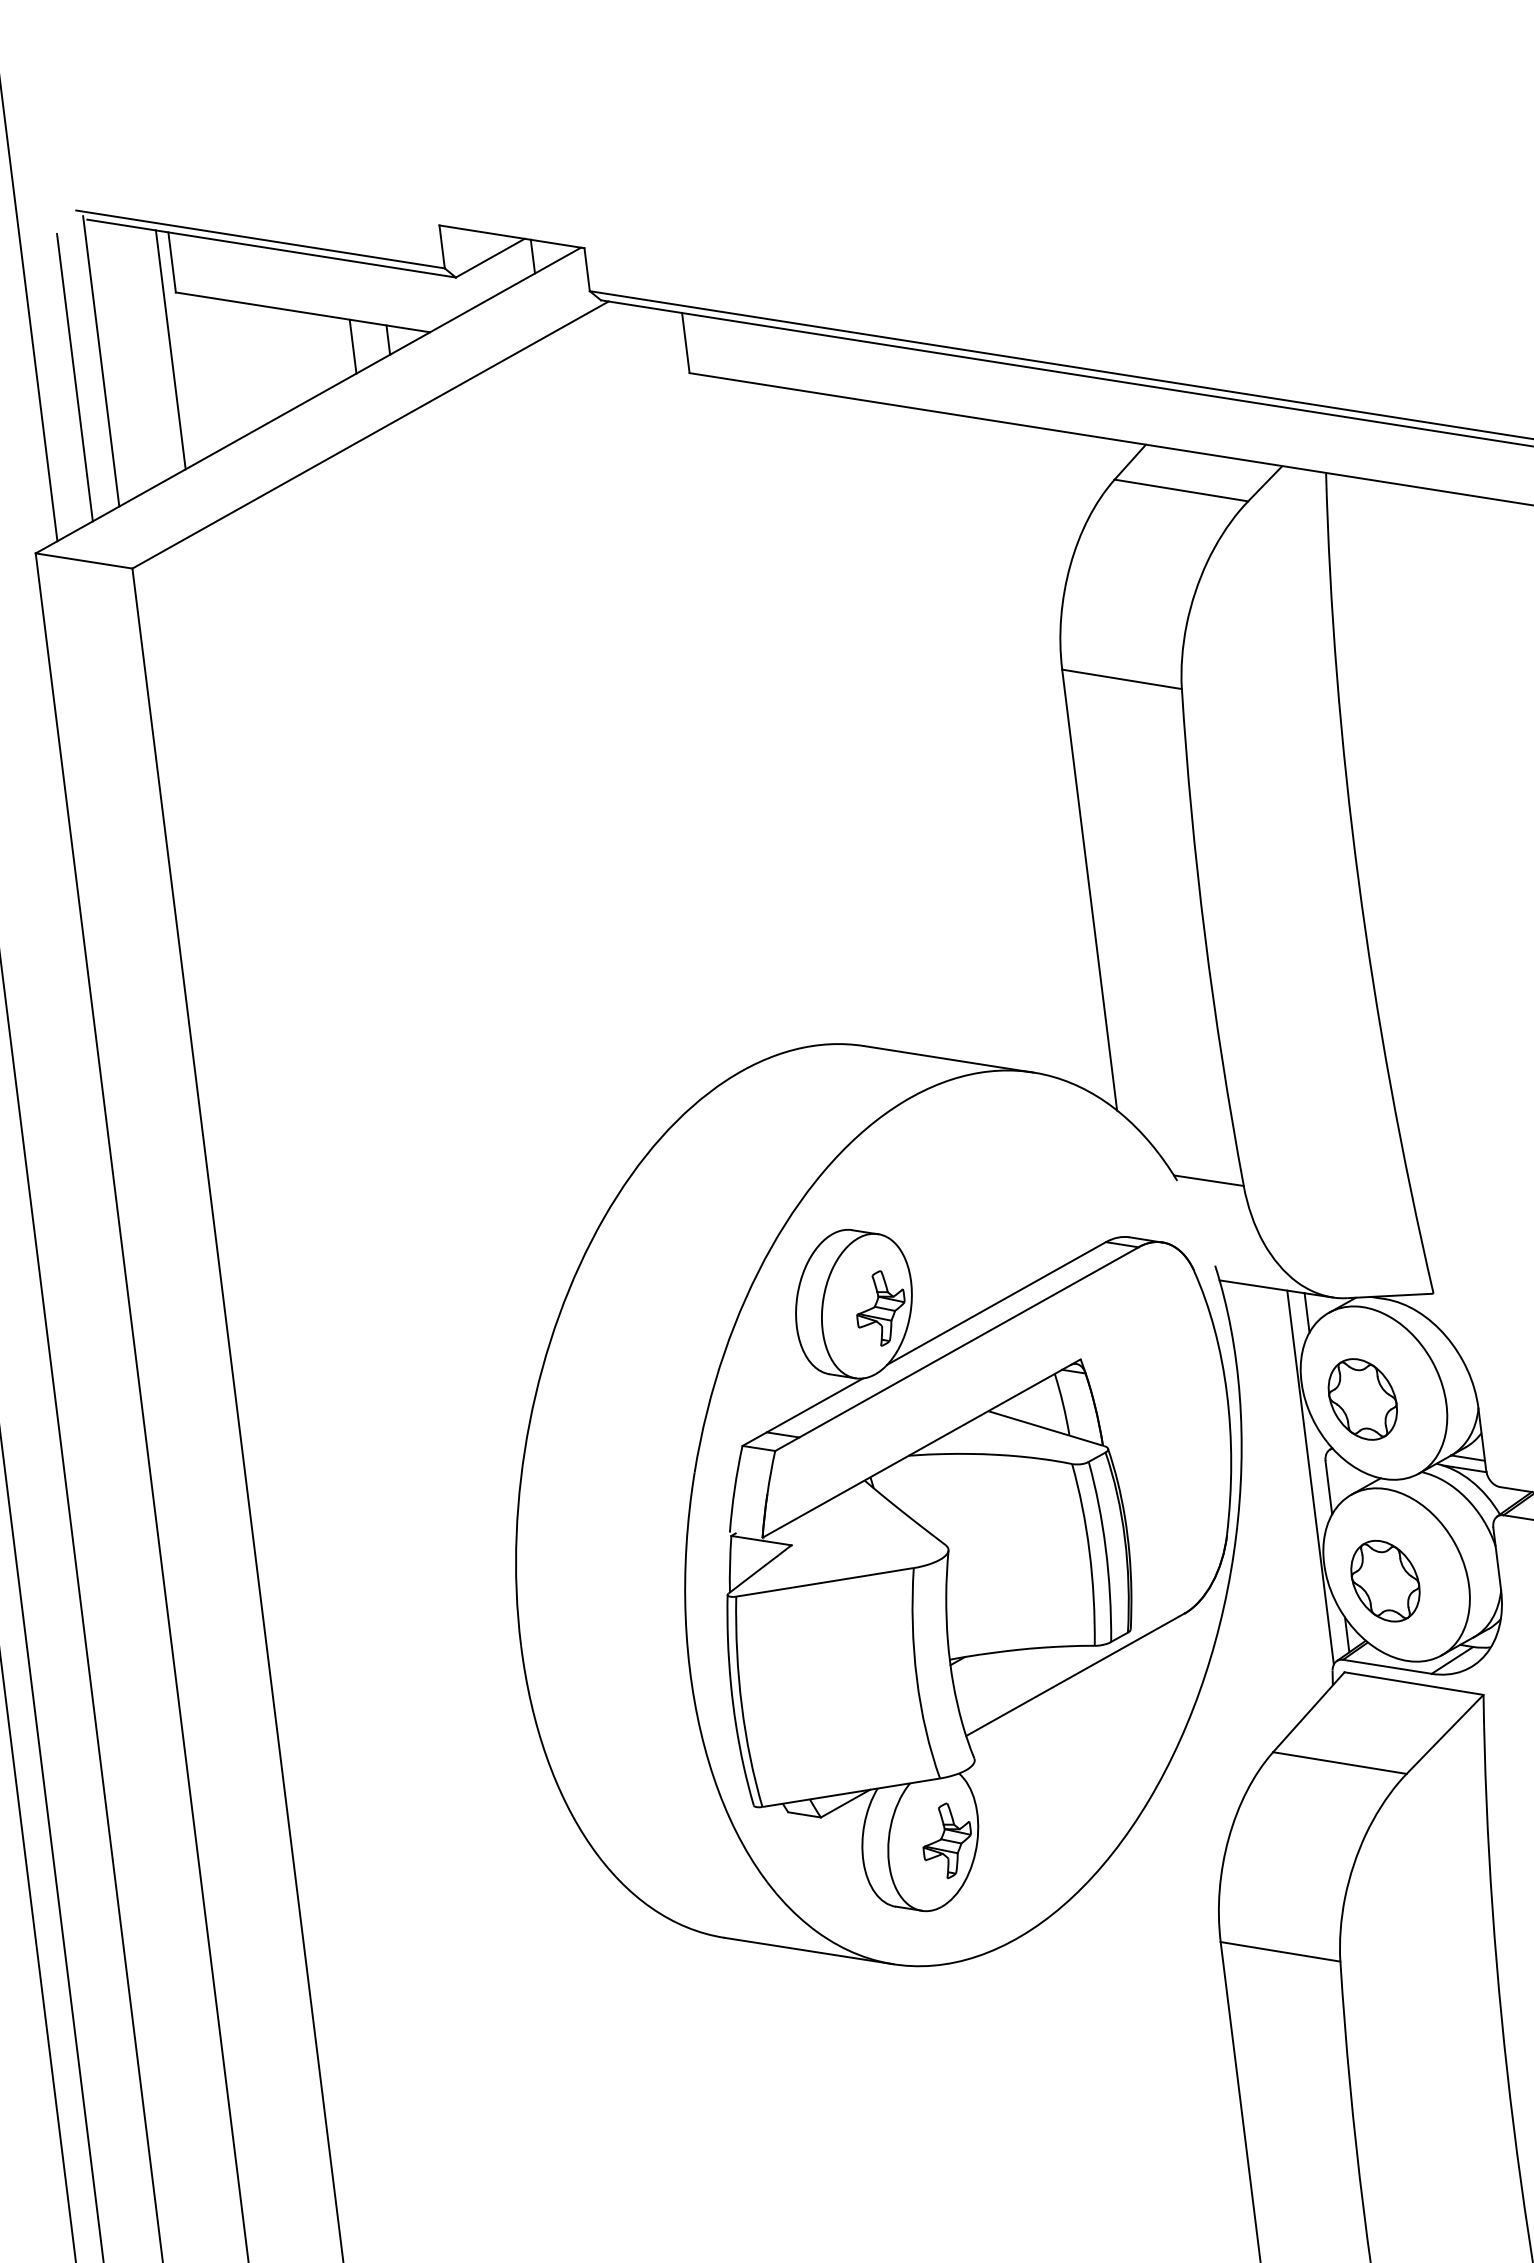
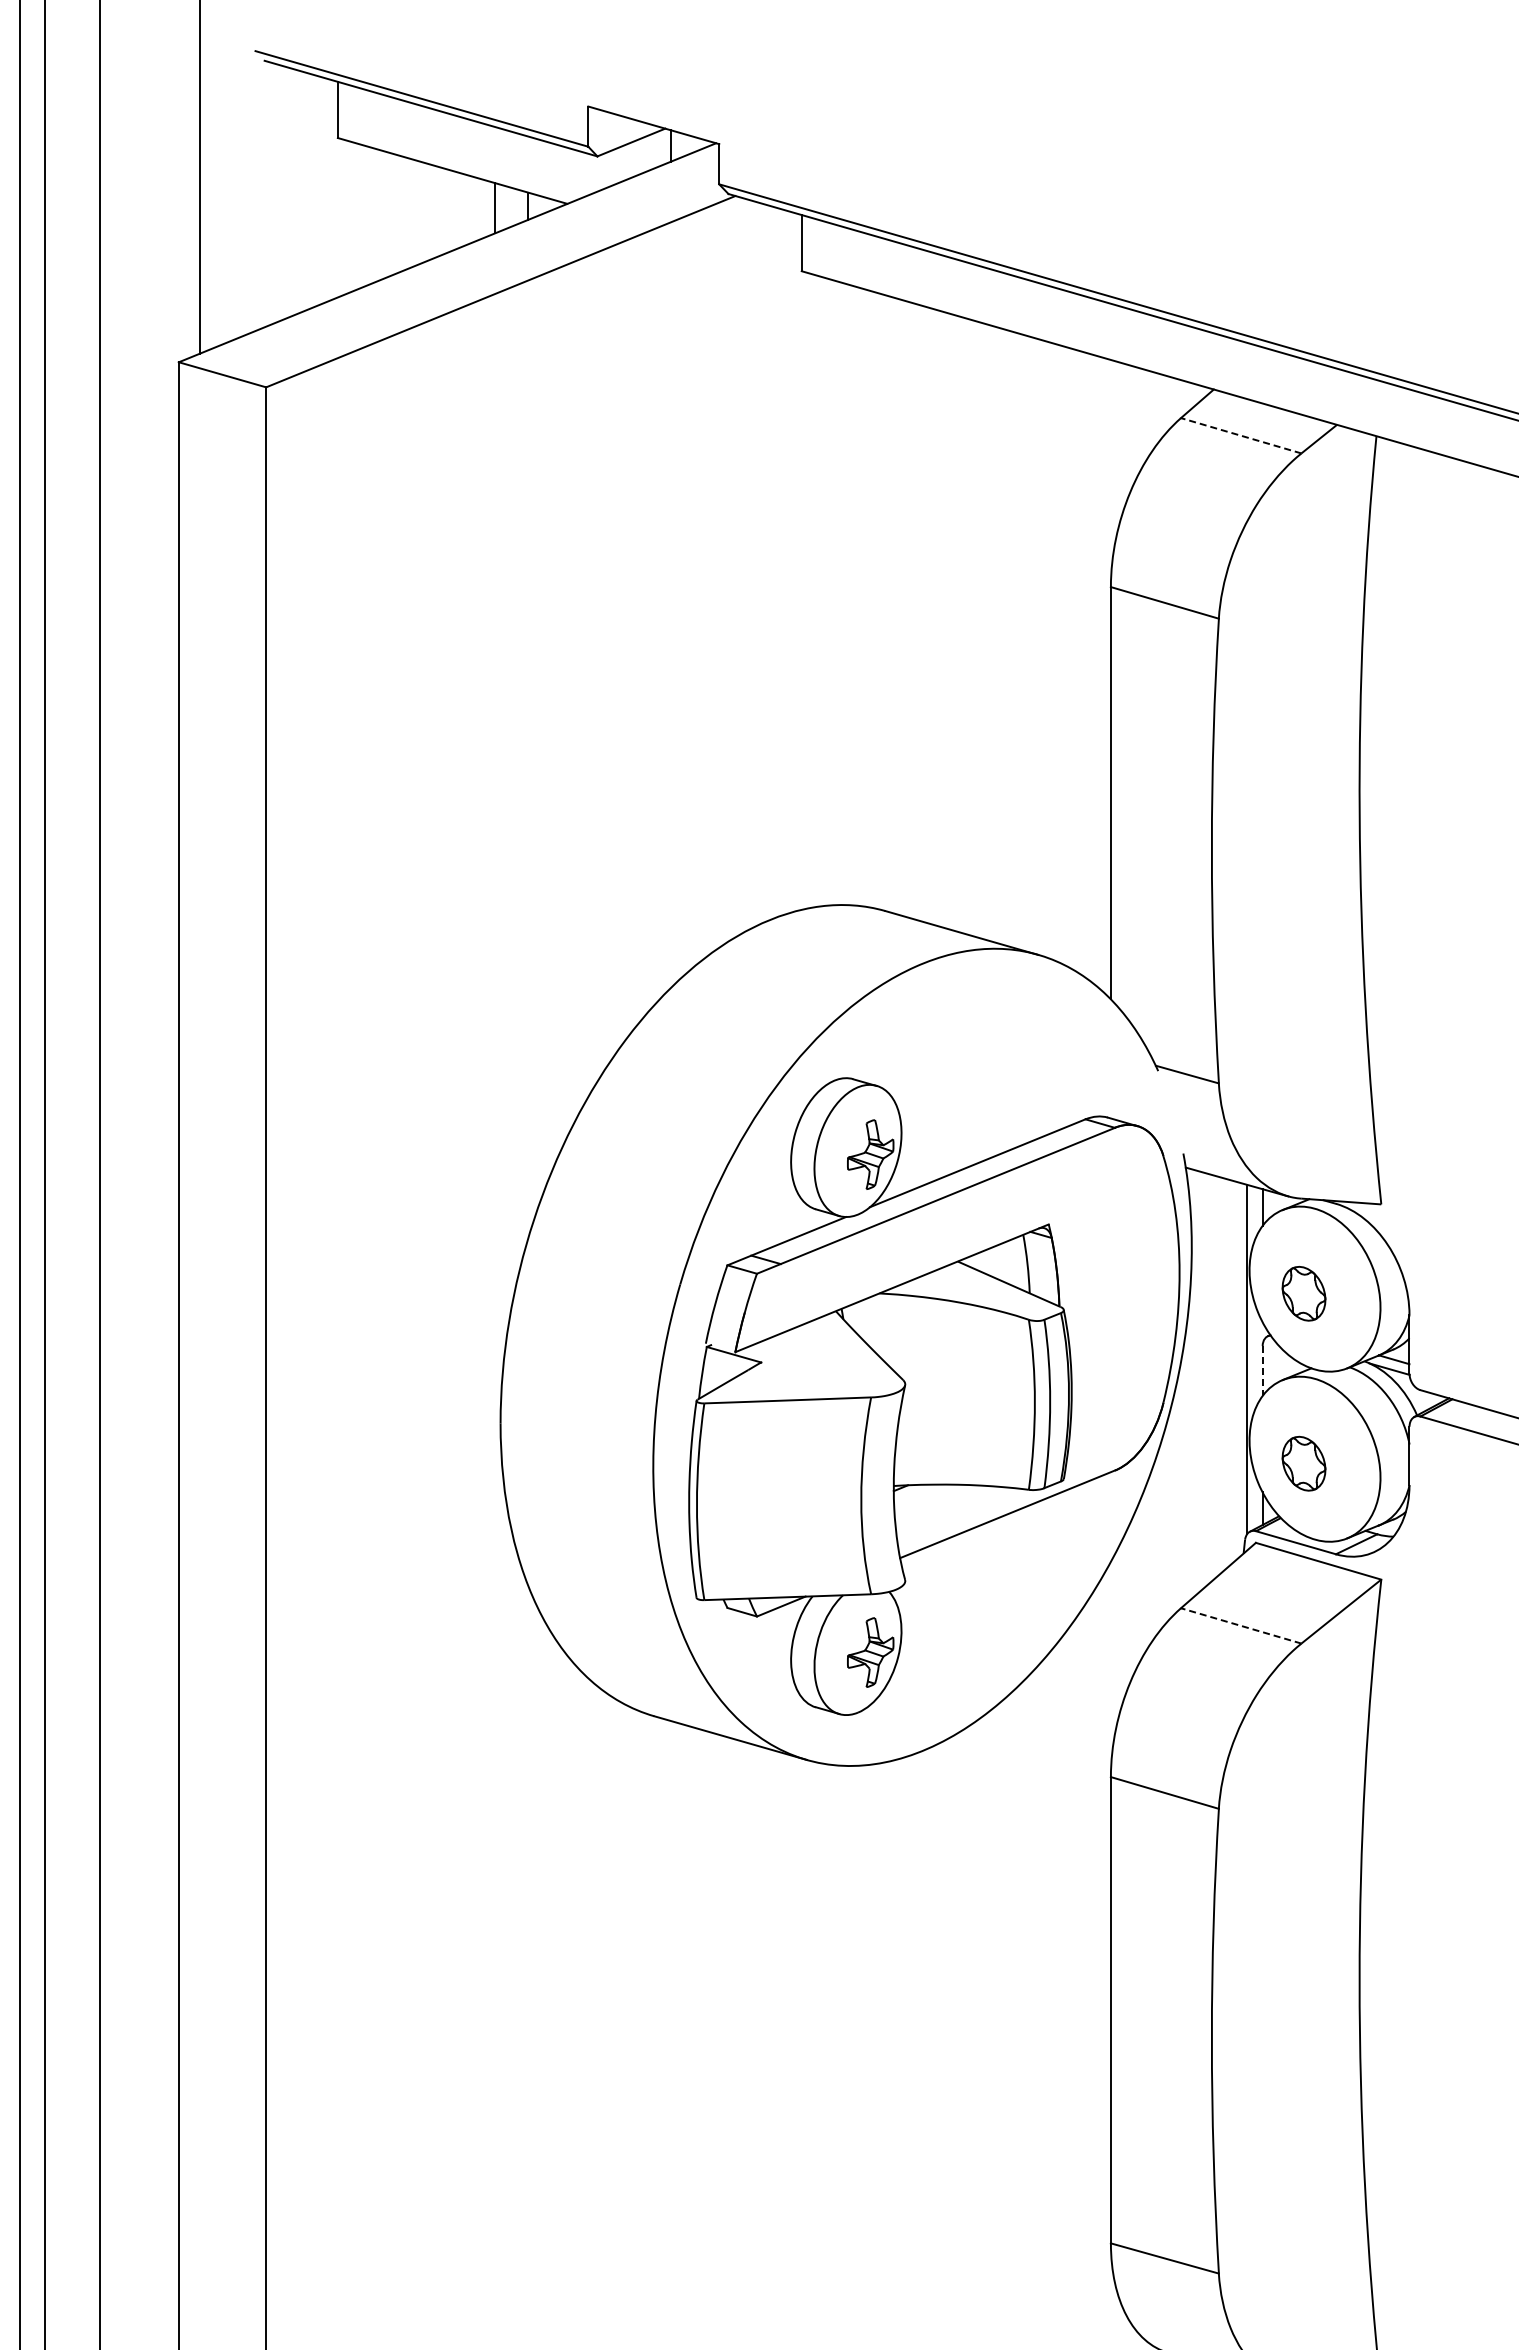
line: (170, 350) -> (326, 190), removed
line: (101, 360) -> (261, 192), removed
line: (75, 377) -> (235, 204), removed
line: (1181, 490) -> (1241, 435), solid -> dashed
part: (1362, 1399) -> (1303, 1293), size x0.7
line: (1328, 1488) -> (1262, 1371), solid -> dashed
part: (1384, 1581) -> (1303, 1463), size x0.7
line: (1340, 1762) -> (1241, 1625), solid -> dashed

